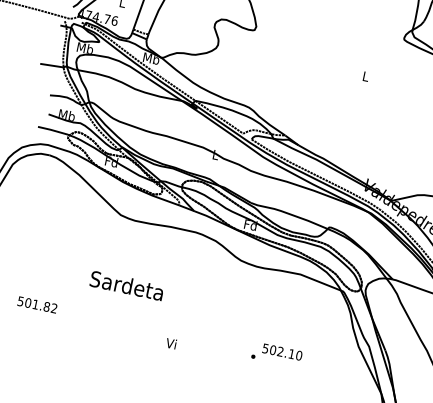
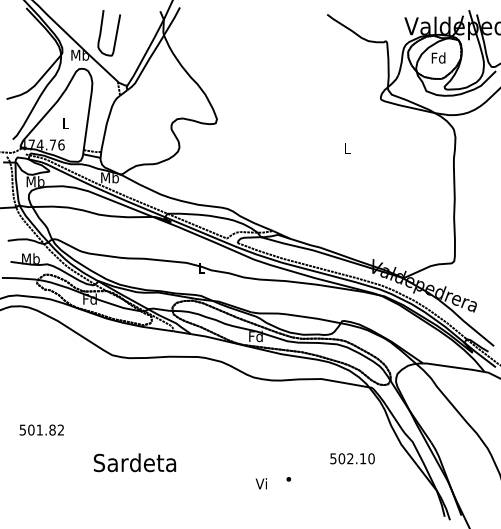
text: (127, 285) -> (135, 462), moved
text: (37, 304) -> (41, 429), moved
text: (170, 343) -> (260, 483), moved
text: (282, 351) -> (352, 458), moved

